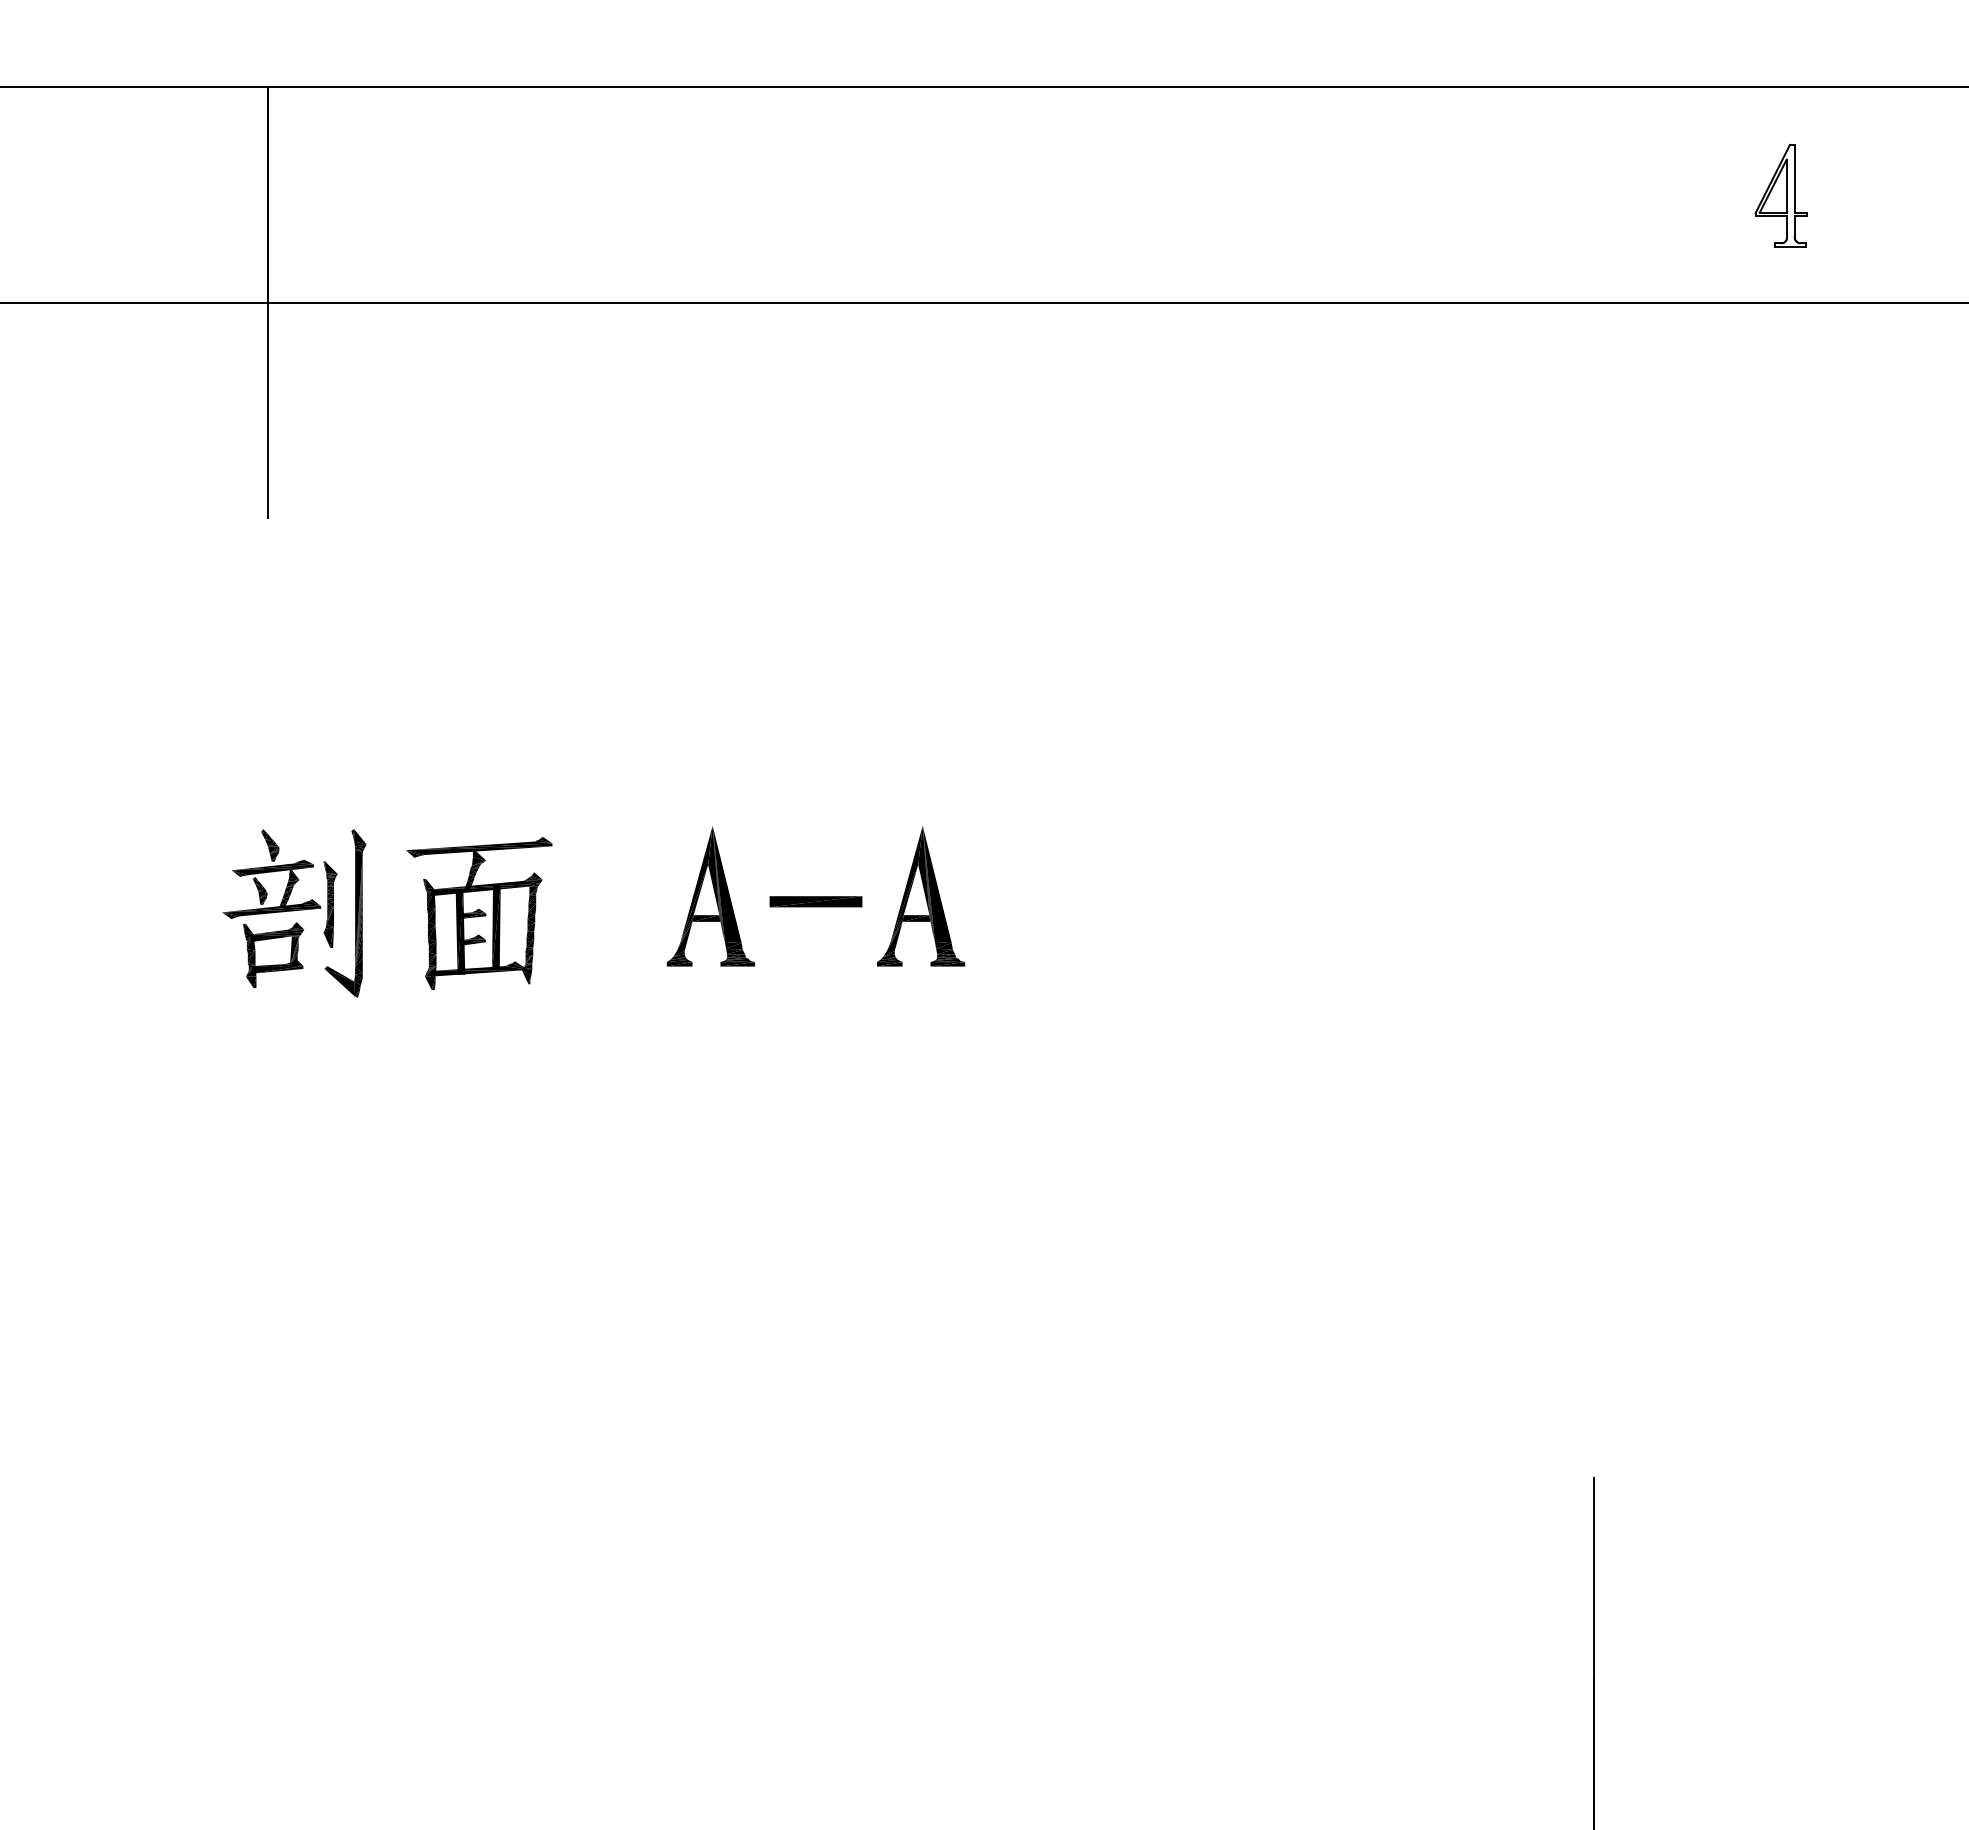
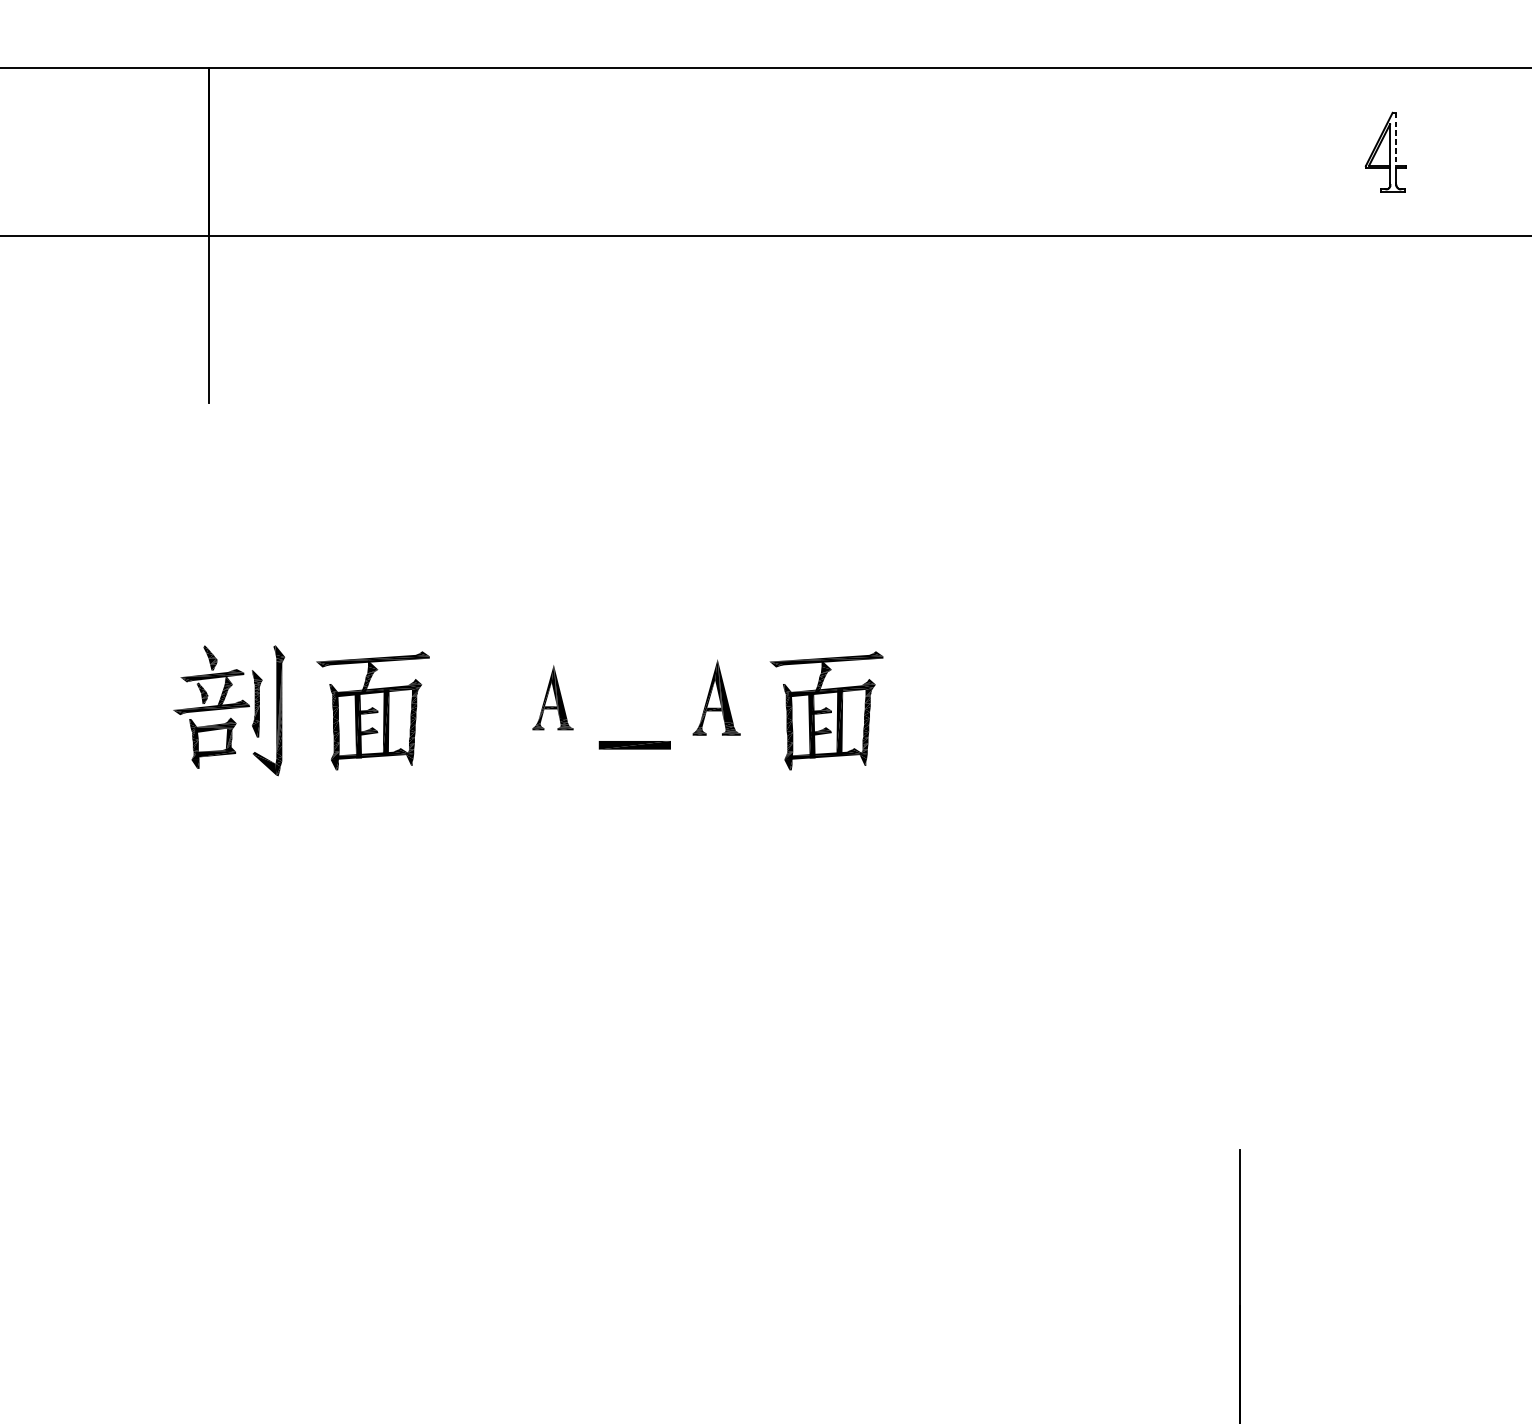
line: (1794, 178) -> (1396, 139), solid -> dashed
part: (710, 896) -> (552, 697), size x0.6
part: (921, 896) -> (716, 697), size x0.7
part: (815, 901) -> (634, 745), moved
part: (1062, 913) -> (826, 710), added

